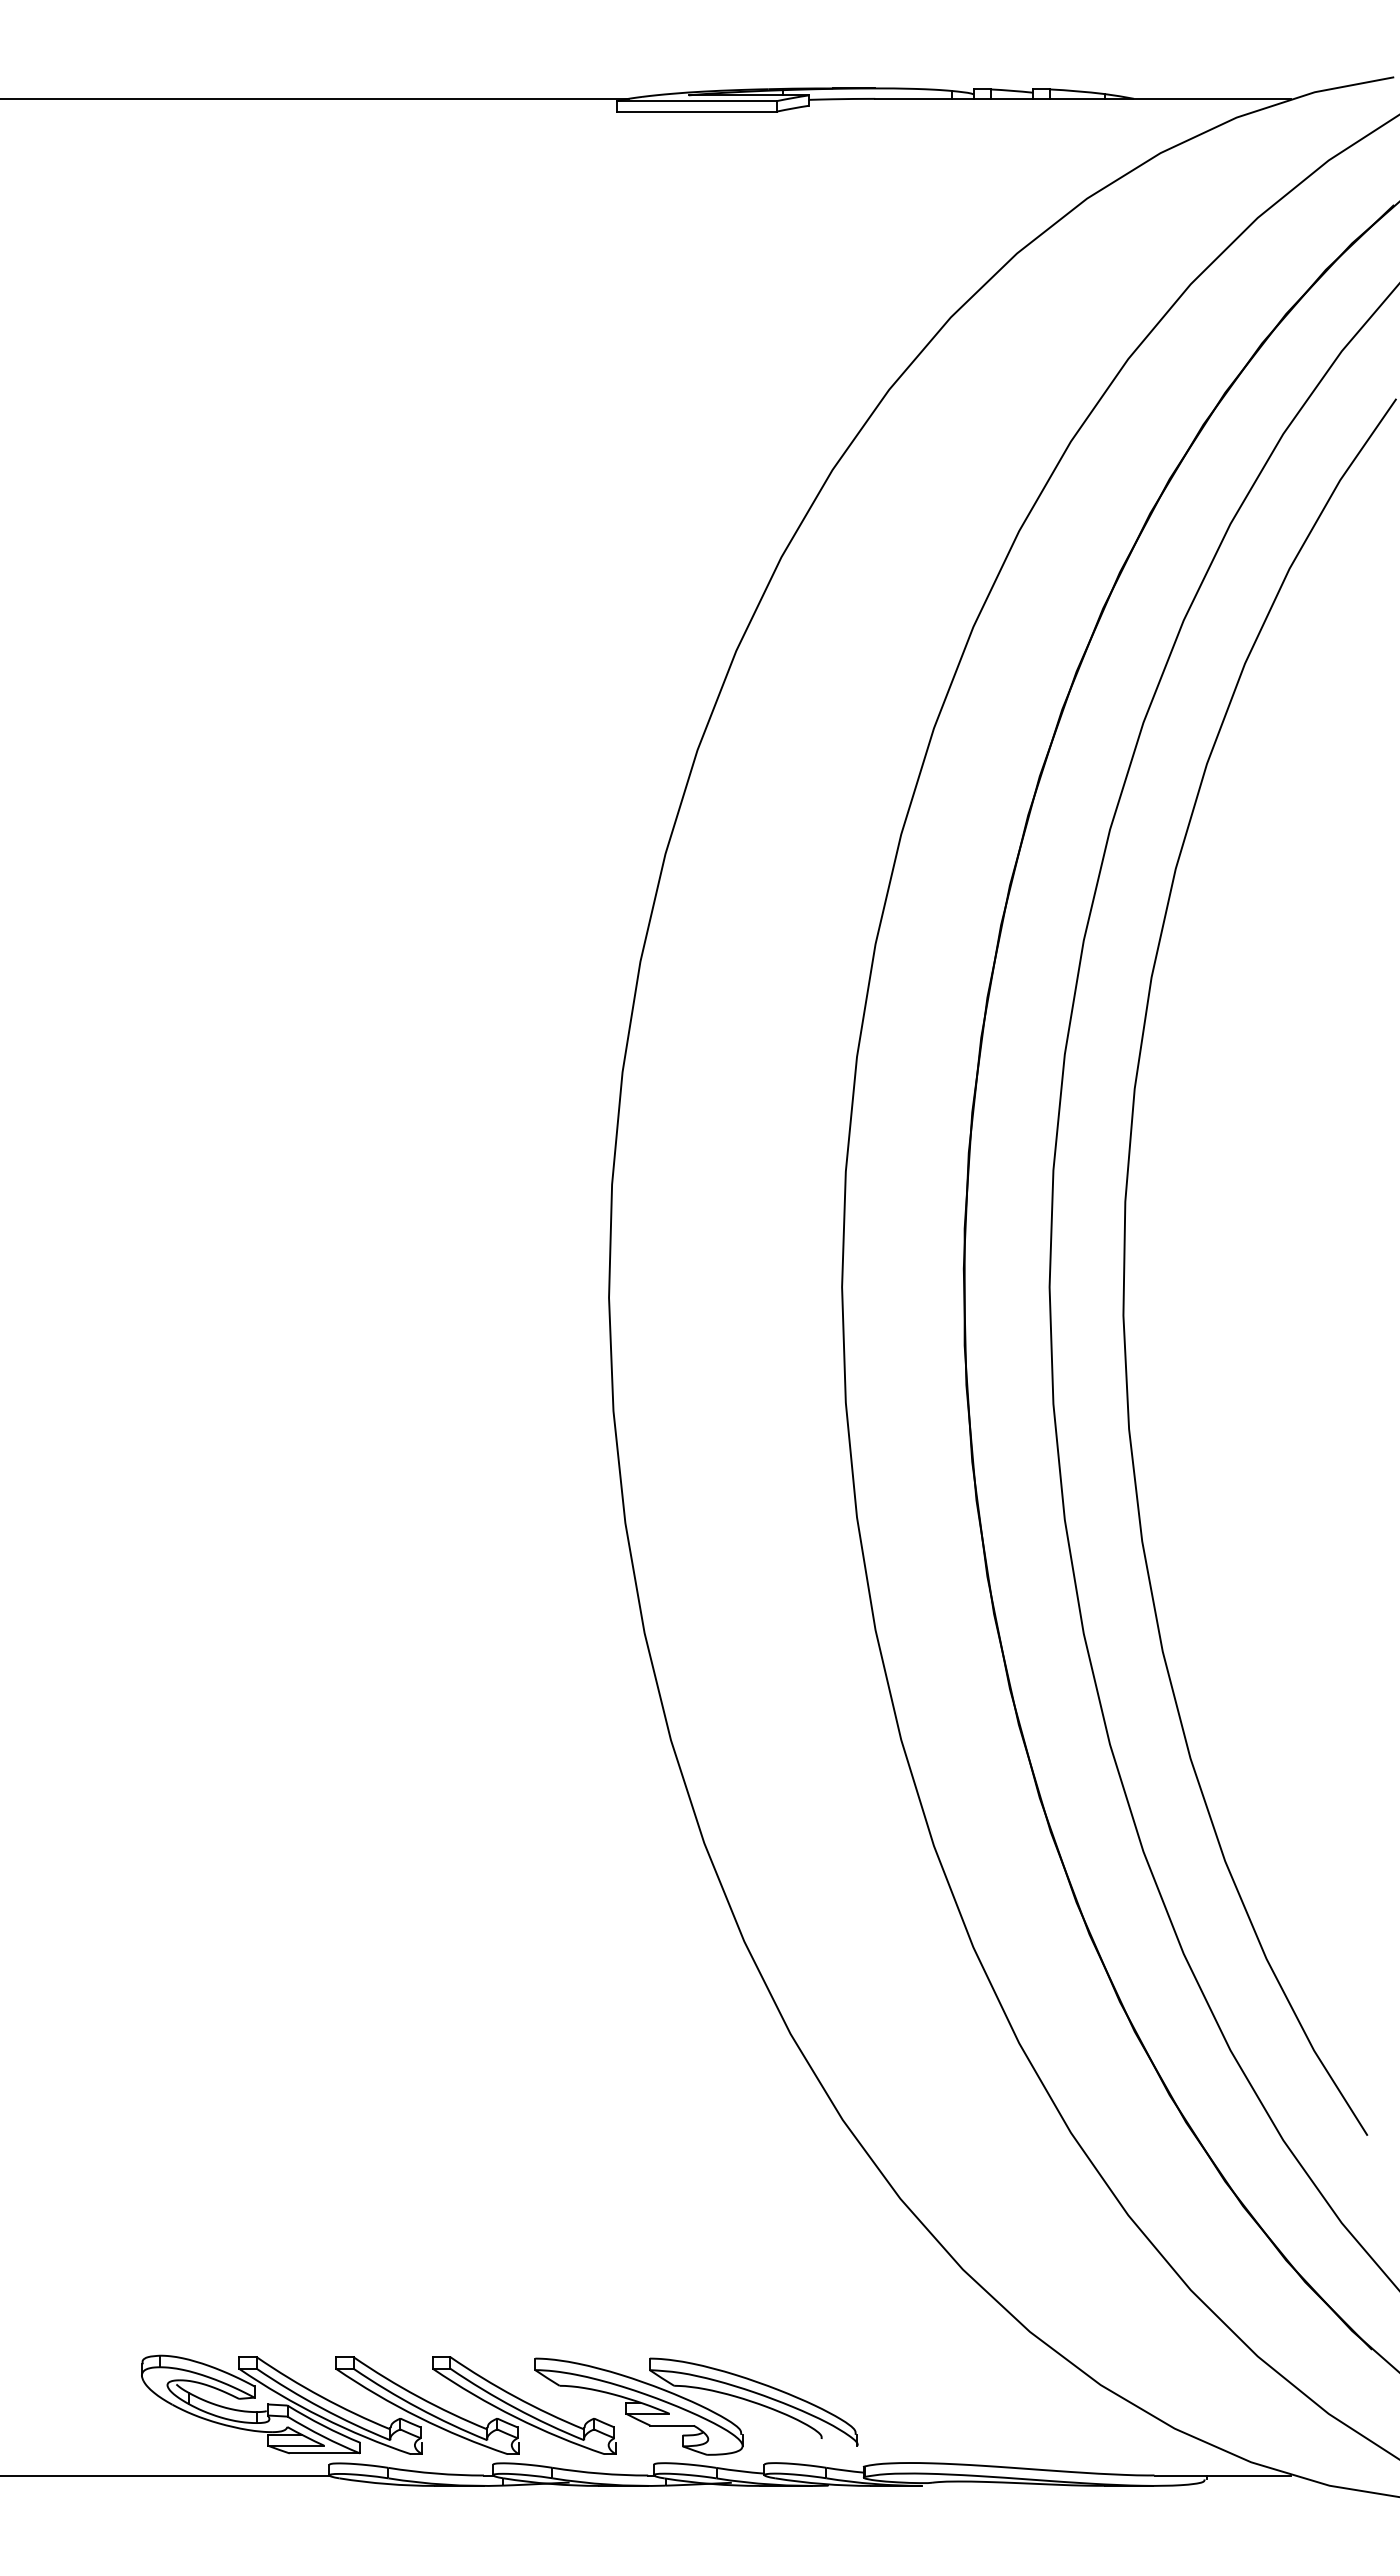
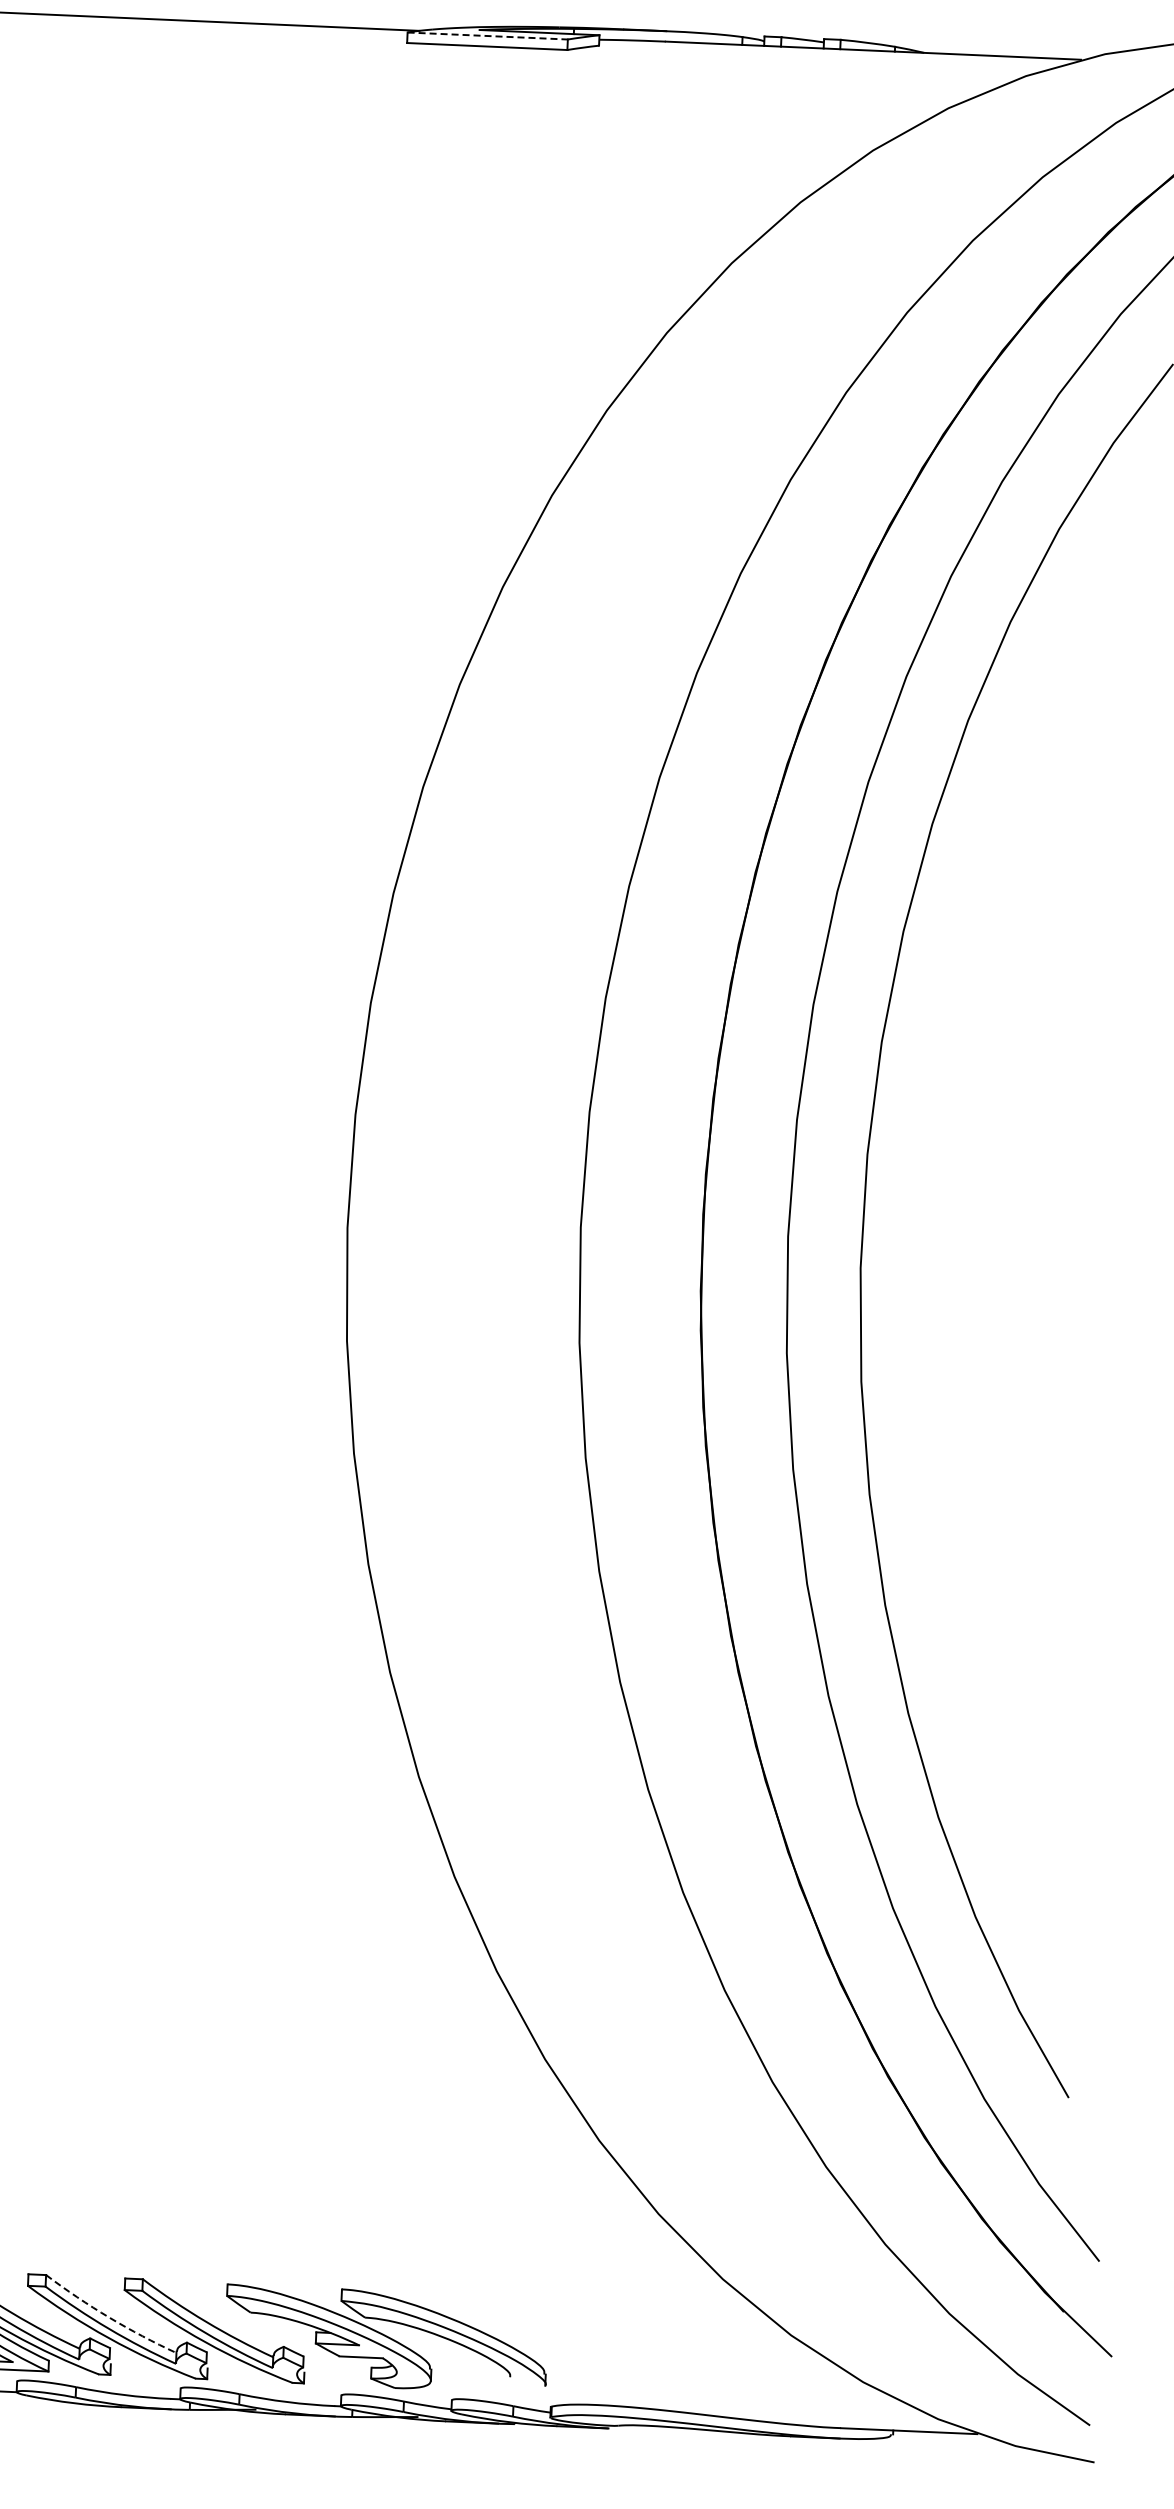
line: (697, 101) -> (488, 36), solid -> dashed
arc: (418, 2396) -> (109, 2317), solid -> dashed

